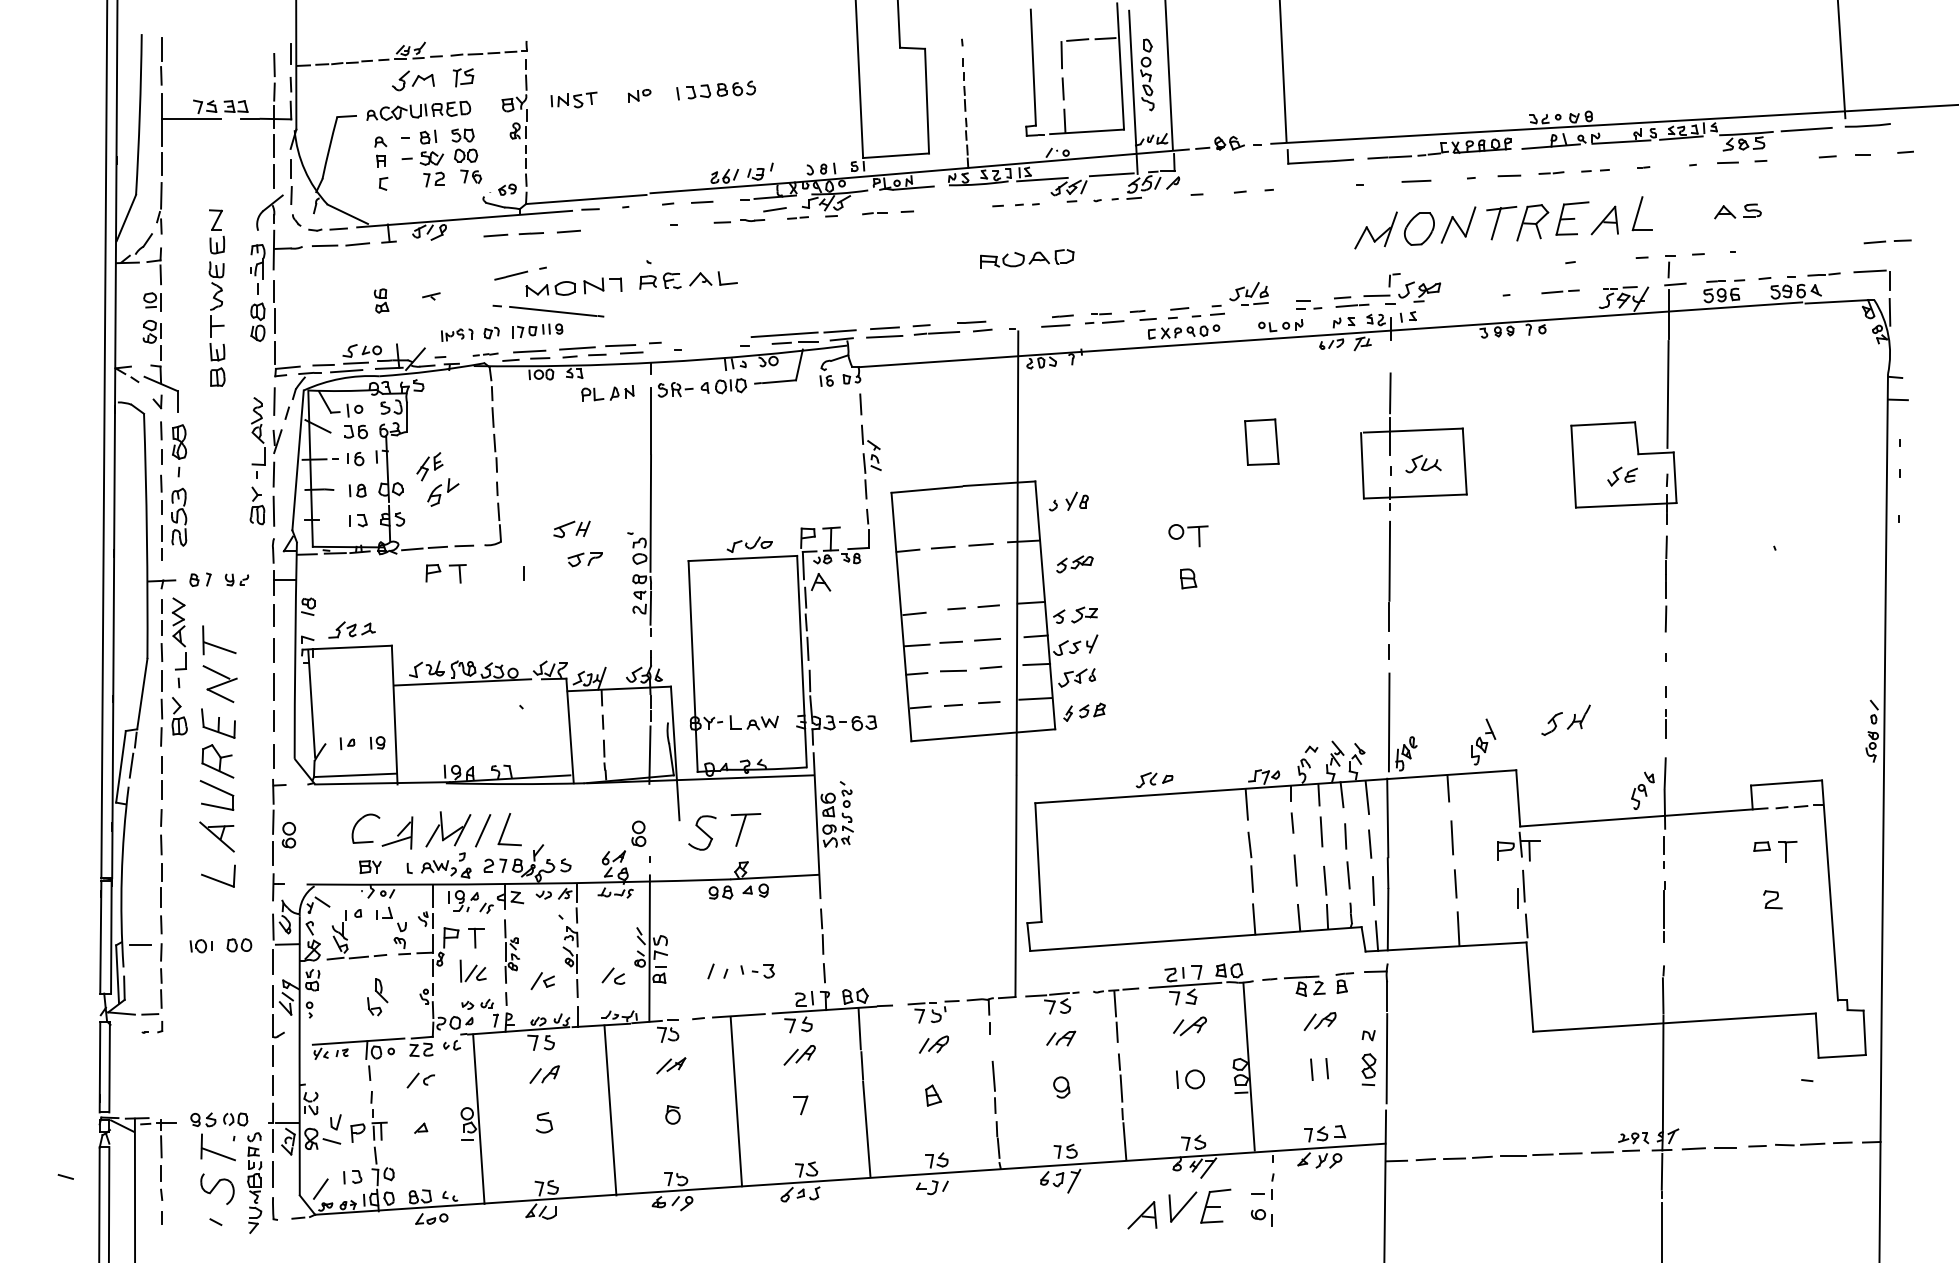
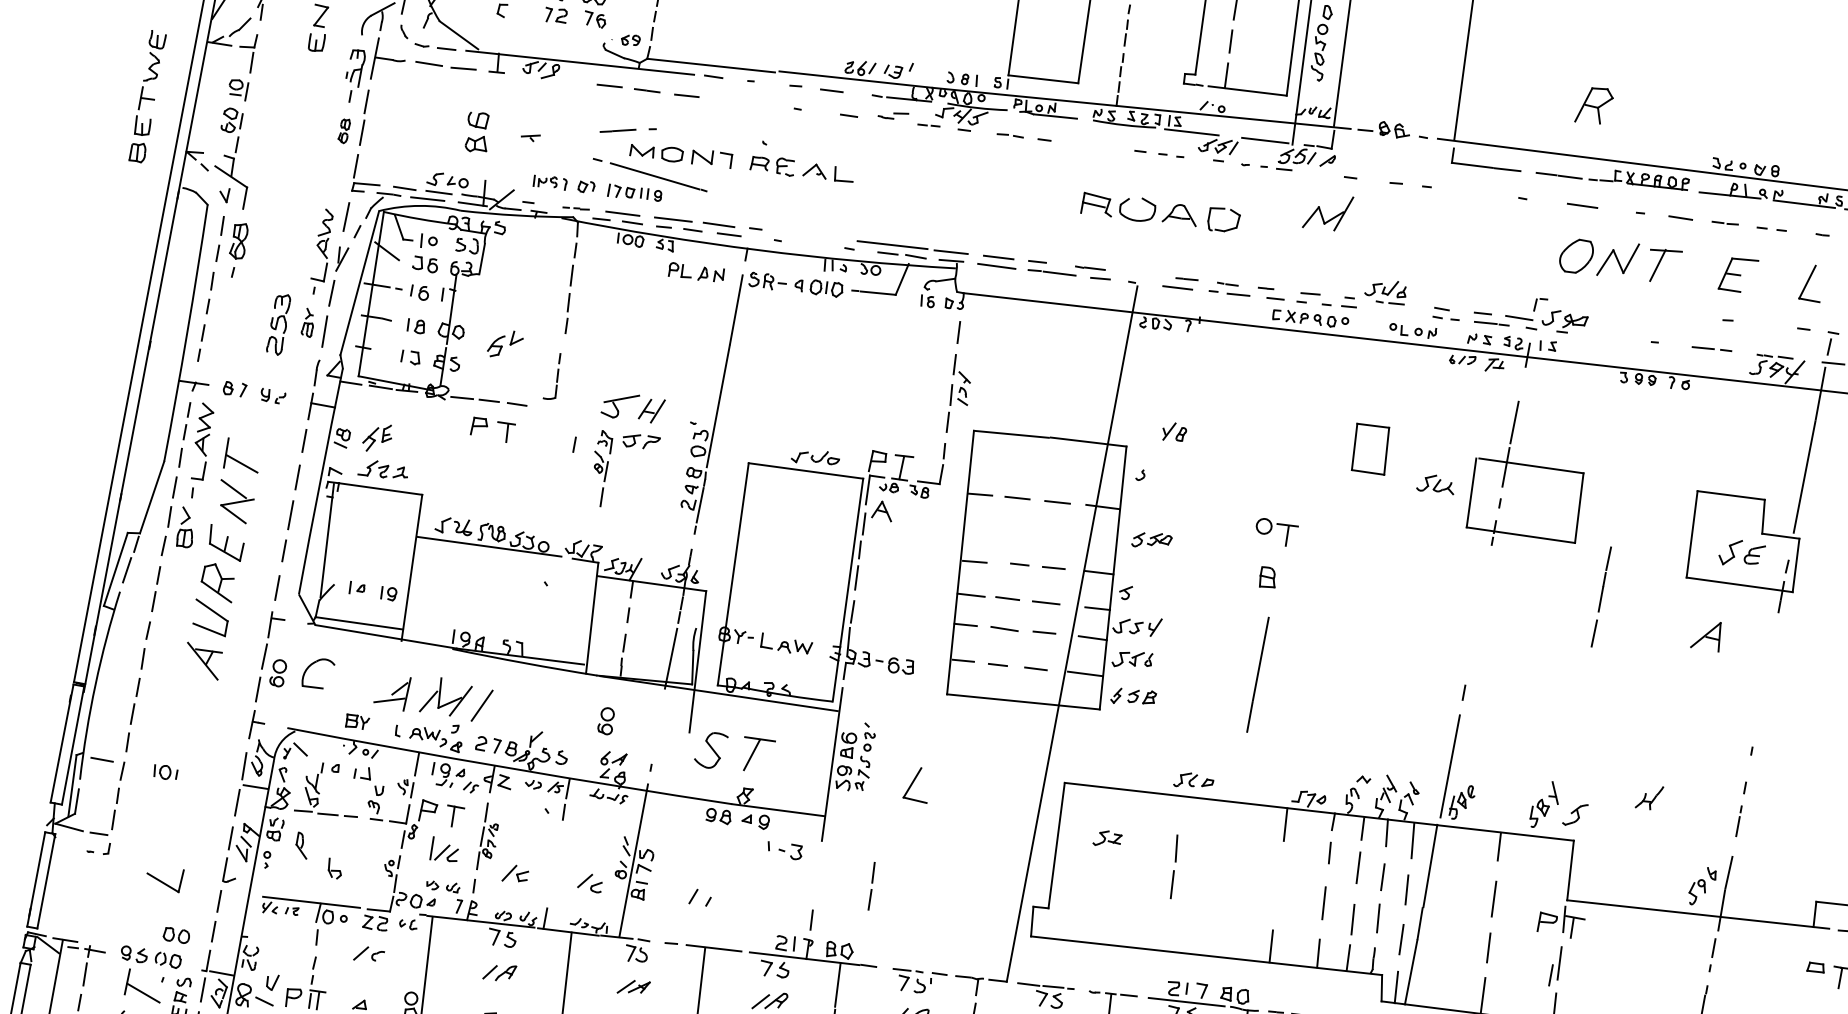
part: (763, 214) -> (893, 115), size x0.6
part: (1604, 220) -> (1706, 635), moved
part: (1532, 222) -> (1594, 105), moved
part: (1375, 230) -> (1327, 212), moved
part: (1027, 258) -> (1161, 211), size x1.6
part: (381, 300) -> (477, 131), size x1.6
part: (257, 322) -> (343, 131), size x0.6
part: (216, 323) -> (147, 96), moved
part: (1423, 463) -> (1436, 484), moved
part: (429, 466) -> (377, 437), moved
part: (1622, 476) -> (1741, 554), size x1.4
part: (1076, 500) -> (1173, 431), moved
part: (257, 505) -> (308, 322), size x0.7
part: (492, 513) -> (552, 375), size x0.7
part: (179, 516) -> (279, 323), moved
part: (571, 529) -> (632, 407), size x1.6
line: (1389, 575) -> (1257, 673), moved
part: (1665, 583) -> (1600, 596), moved
part: (1084, 614) -> (1107, 838), moved
part: (1551, 723) -> (1574, 814), moved
part: (357, 824) -> (310, 667), moved
part: (509, 829) -> (917, 784), moved
part: (638, 833) -> (606, 720), moved
part: (1250, 861) -> (1173, 865), moved
part: (218, 875) -> (164, 877), moved
line: (822, 929) -> (872, 884), moved
part: (239, 945) -> (176, 935), moved
part: (570, 961) -> (599, 467), moved
part: (757, 971) -> (784, 850), moved
part: (381, 990) -> (302, 845), moved

